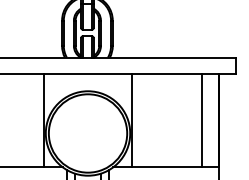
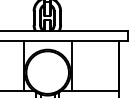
line: (201, 120) -> (109, 65), removed

